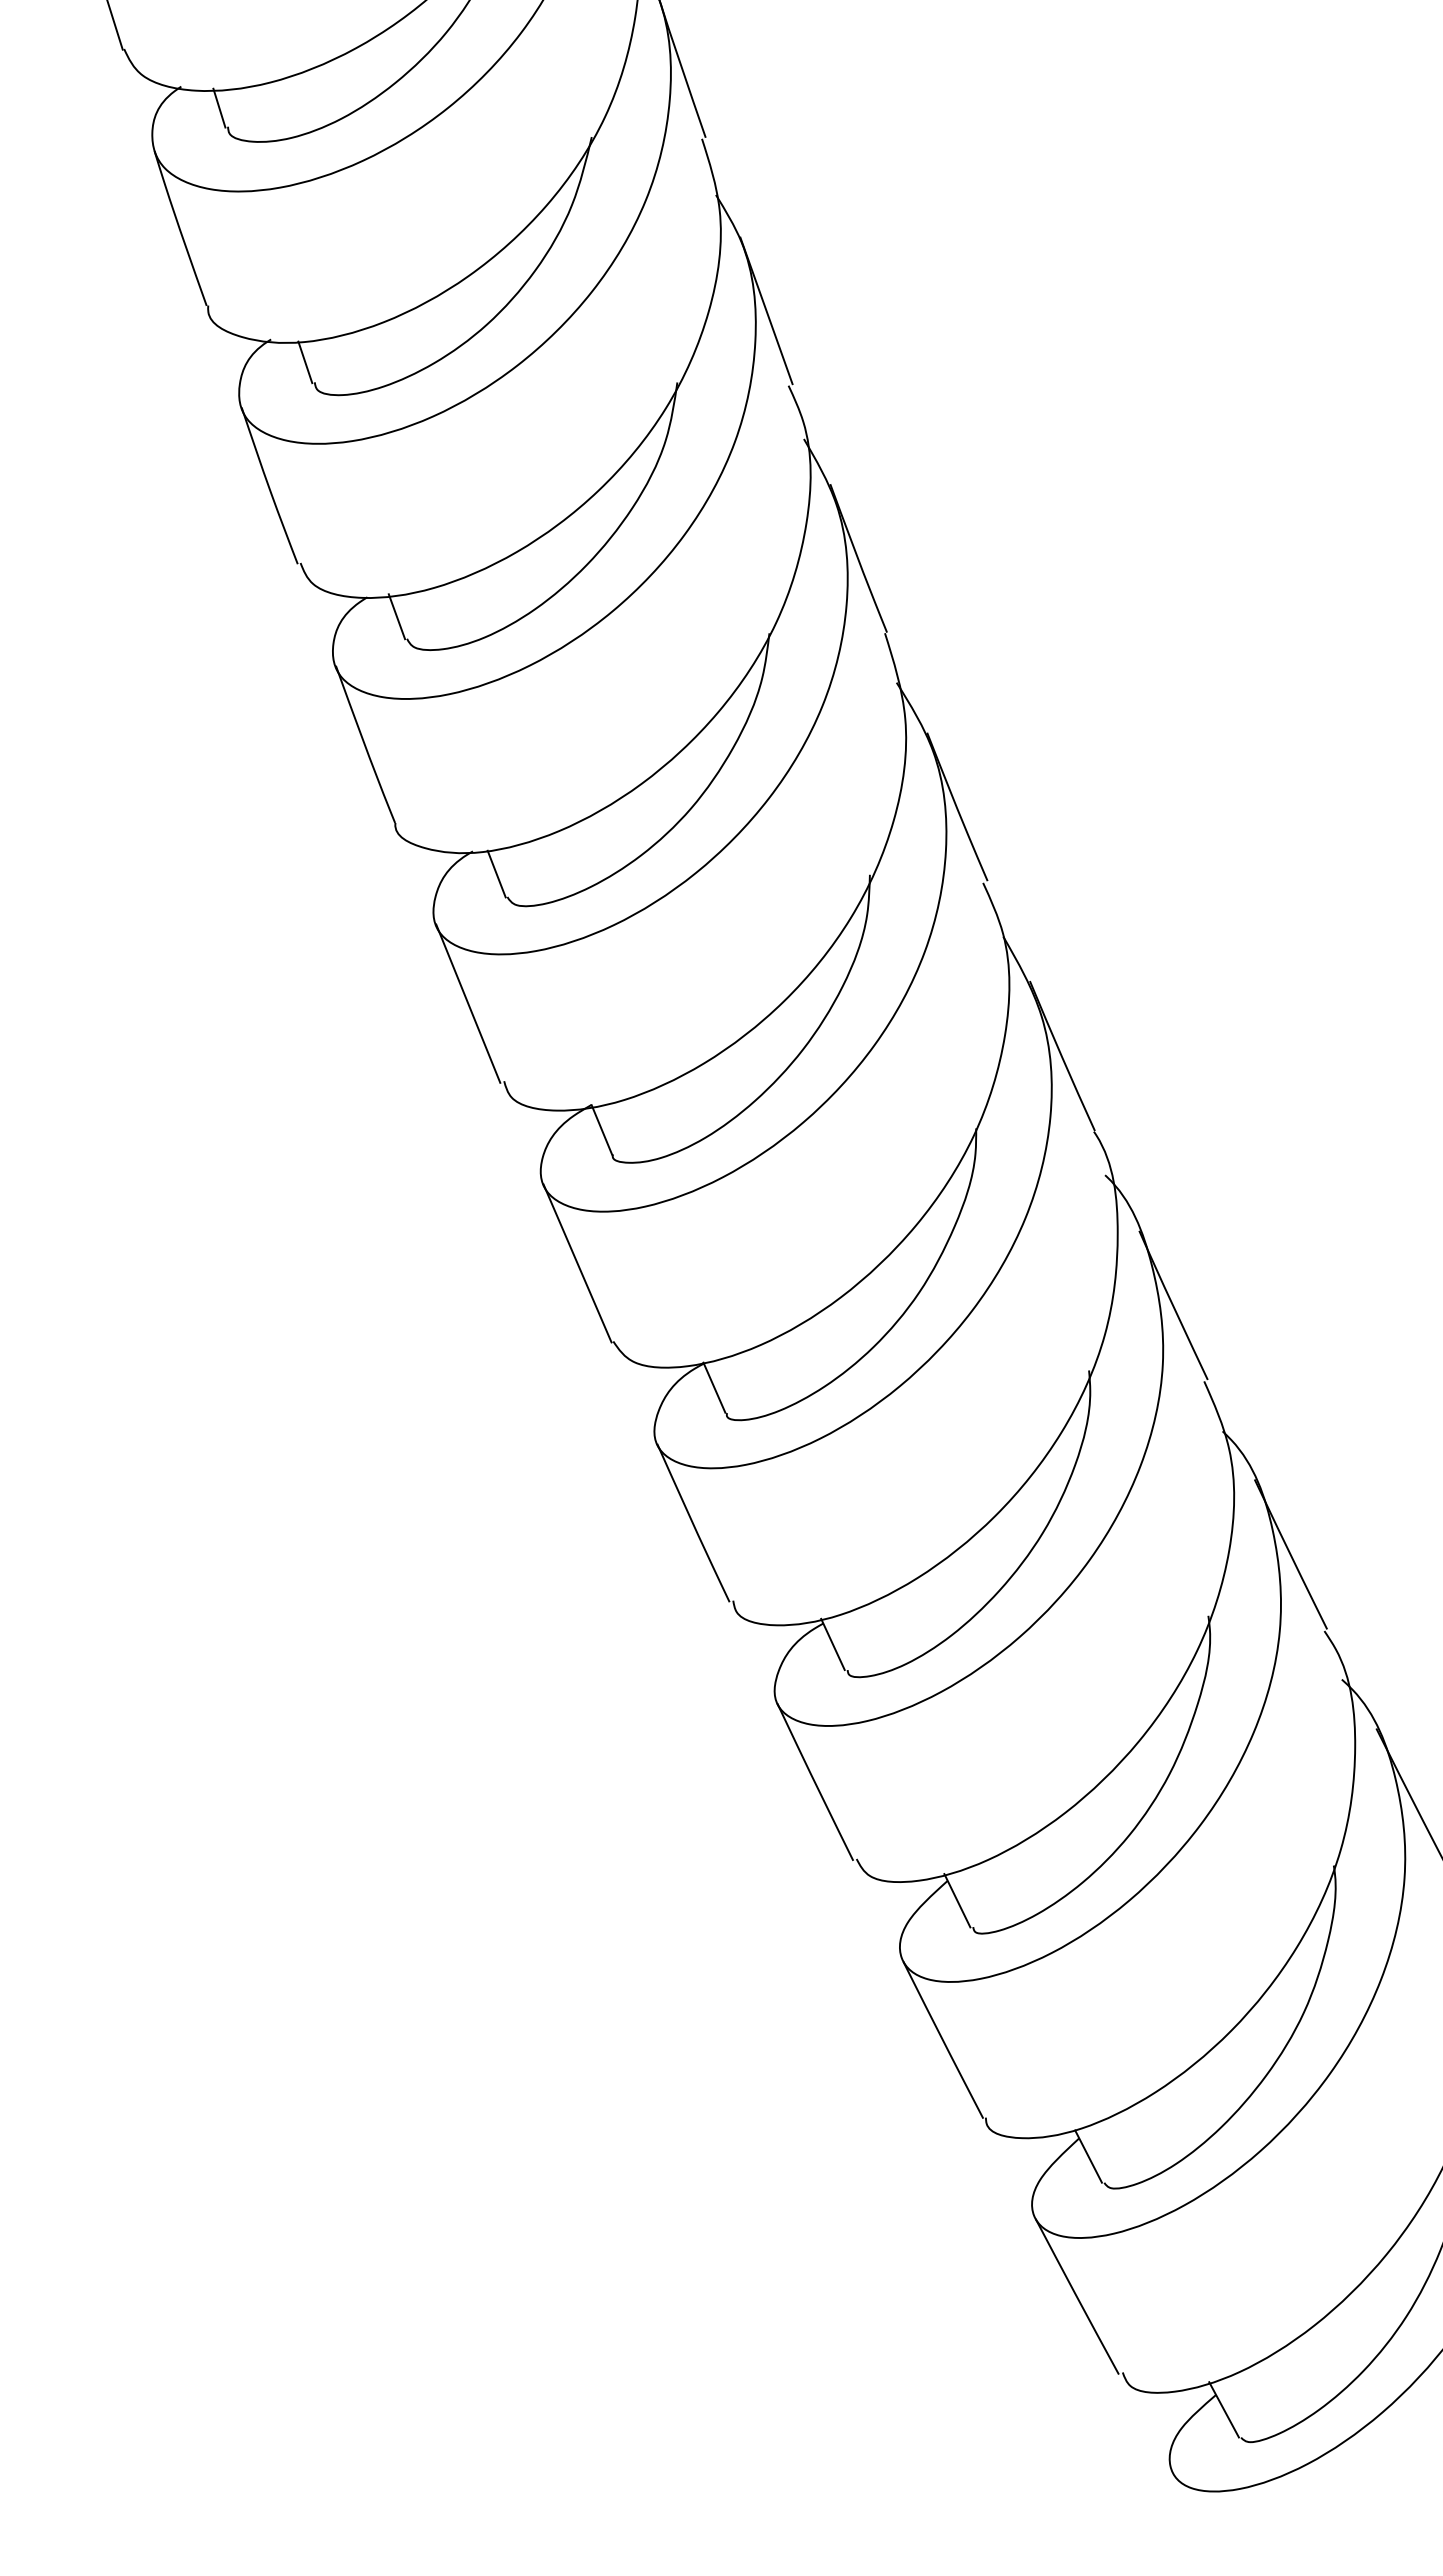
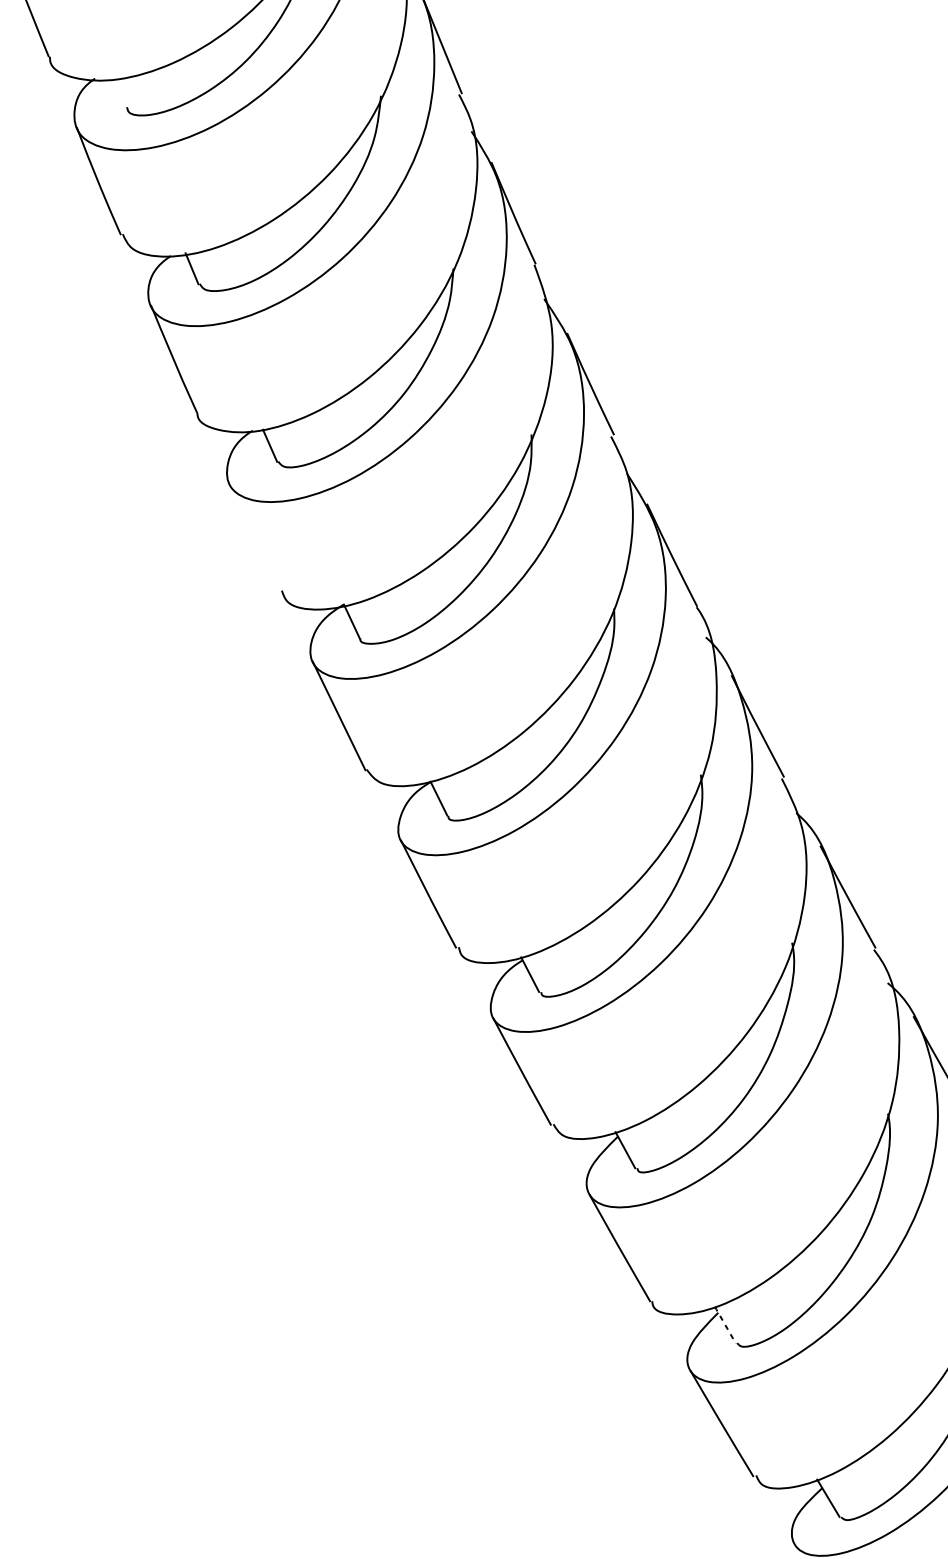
line: (305, 362) -> (119, 93), removed
line: (468, 1003) -> (254, 537), removed
line: (1088, 2156) -> (725, 1325), solid -> dashed

